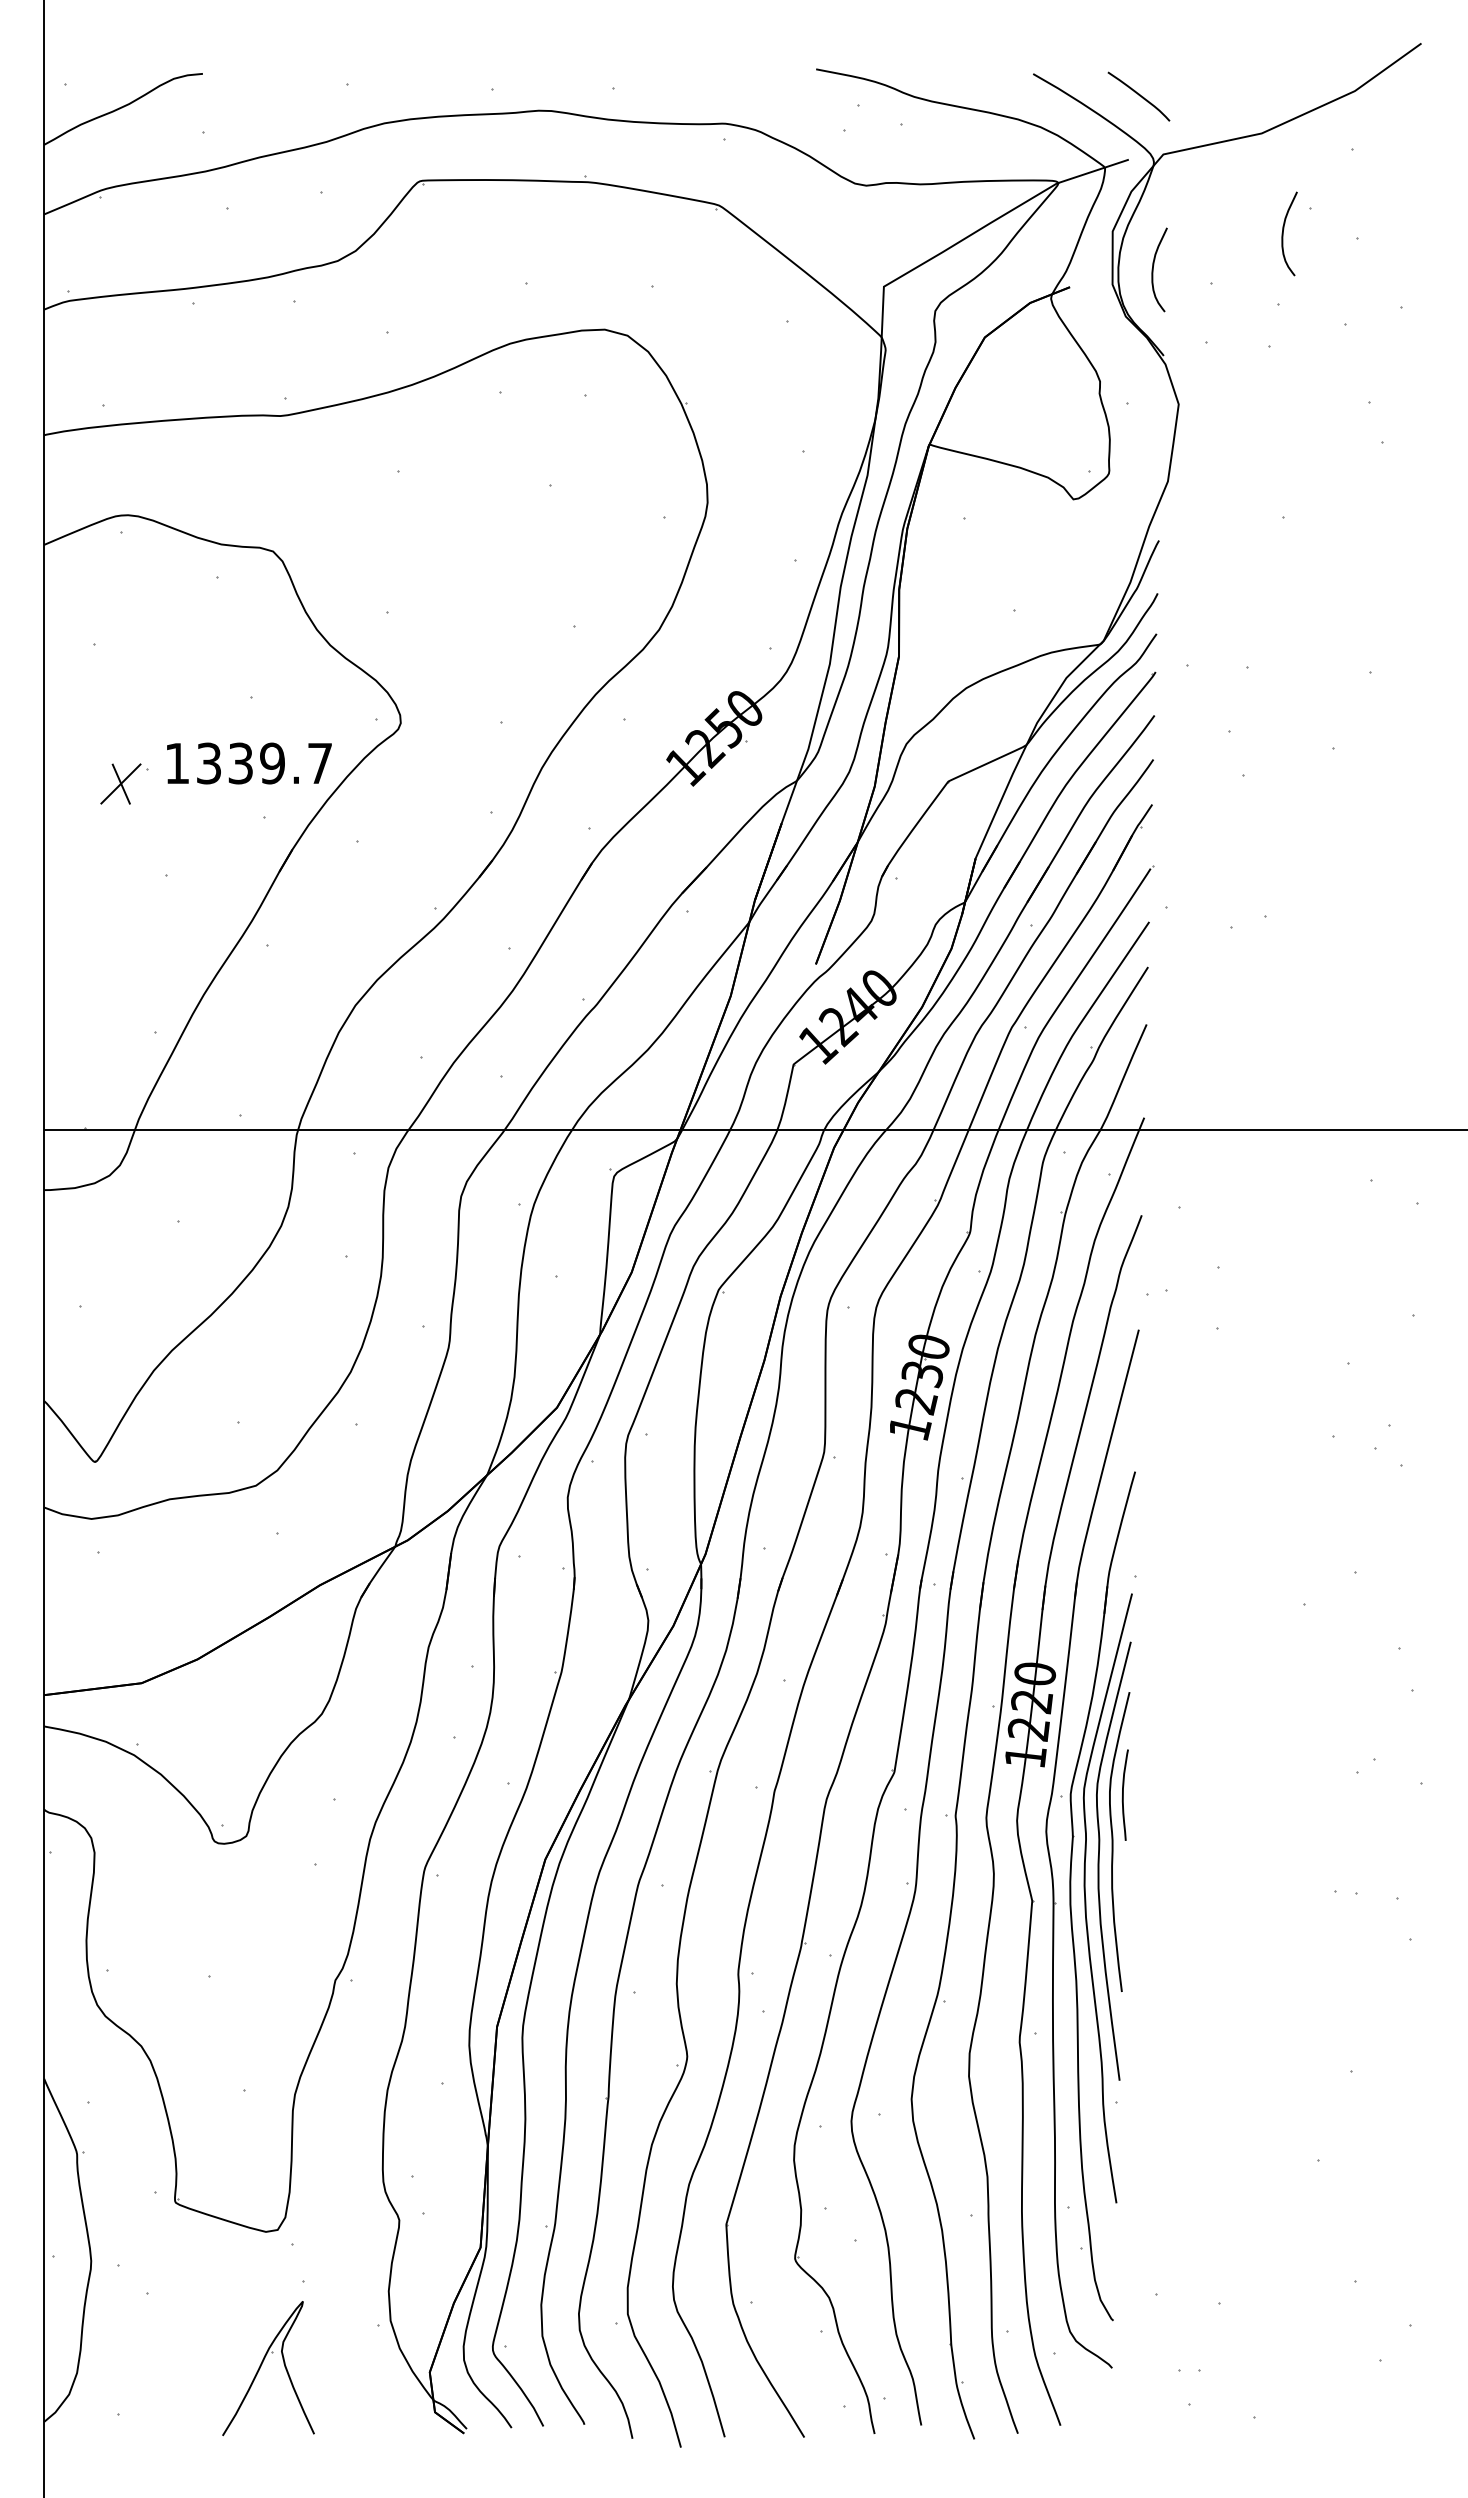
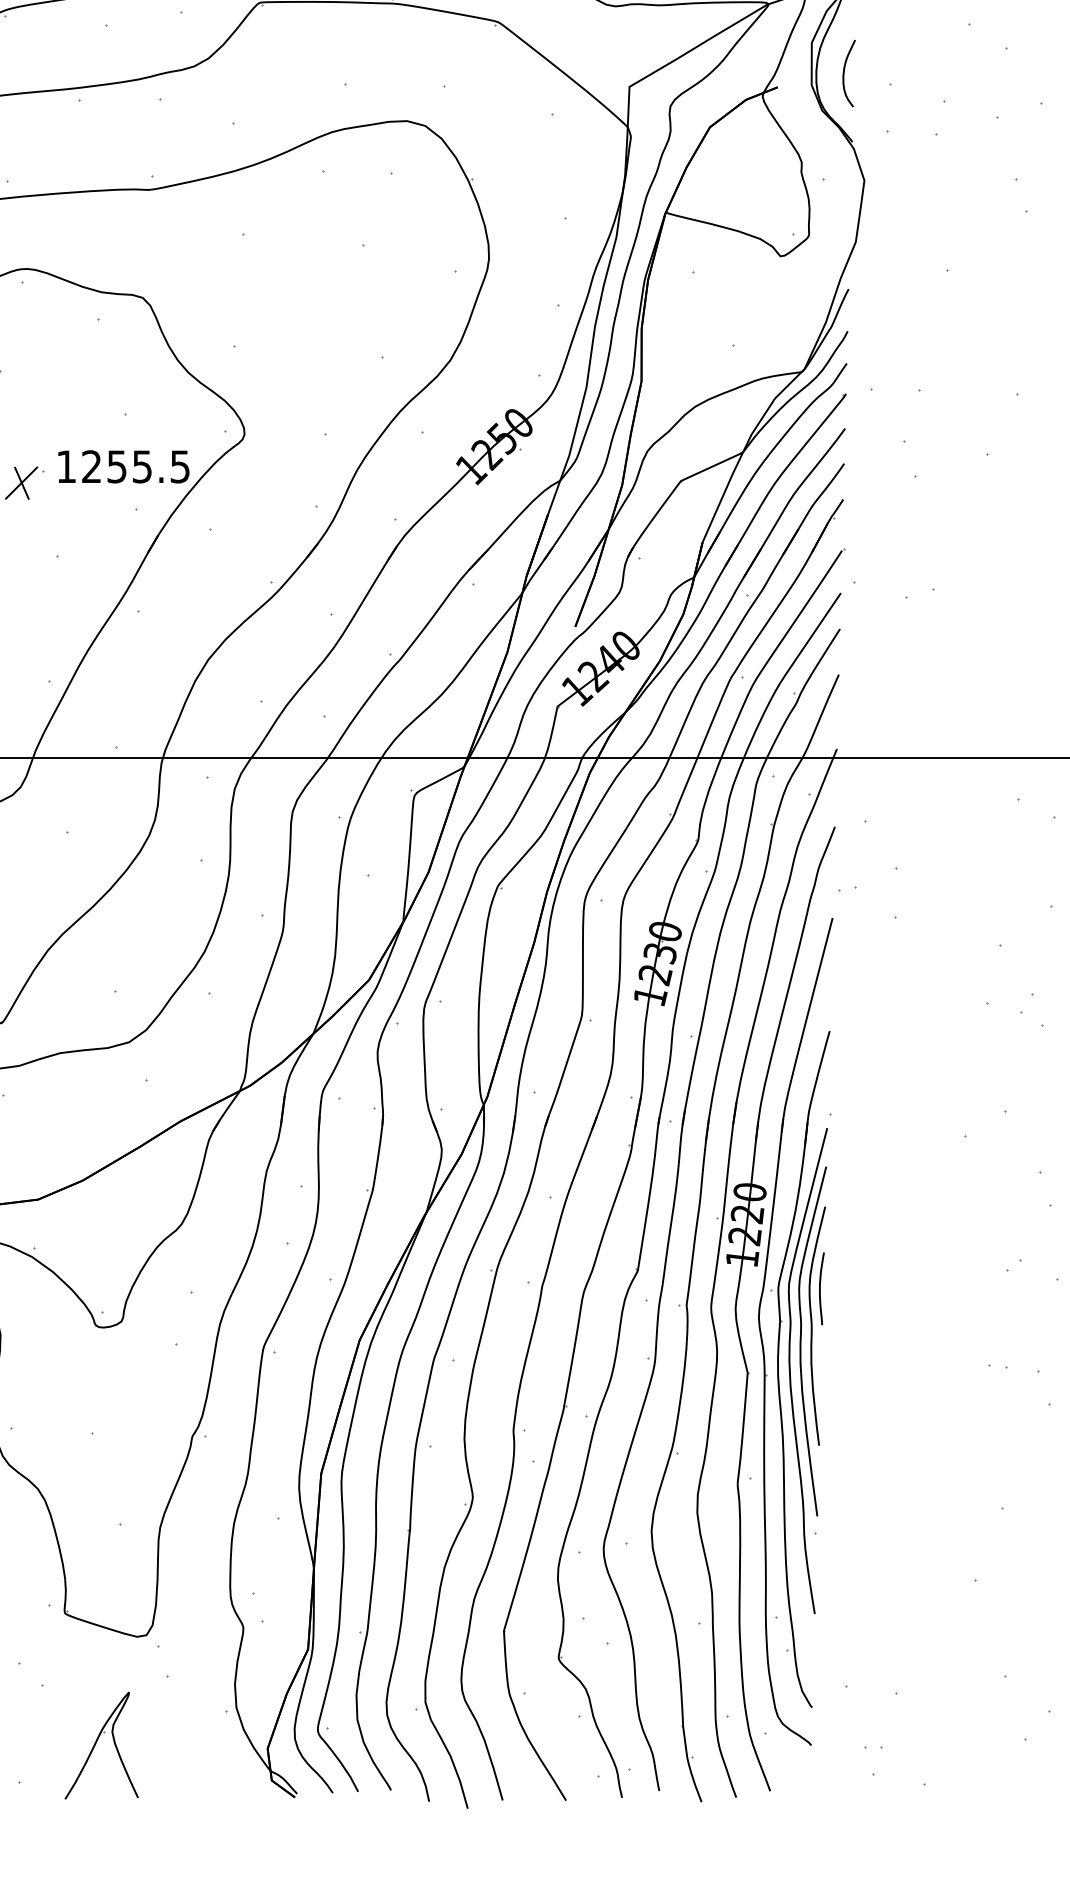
curve: (1283, 233) -> (947, 44), removed
text: (264, 763) -> (135, 466), 1339.7 -> 1255.5
part: (262, 2364) -> (96, 1742), moved

